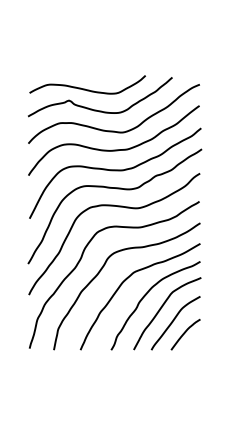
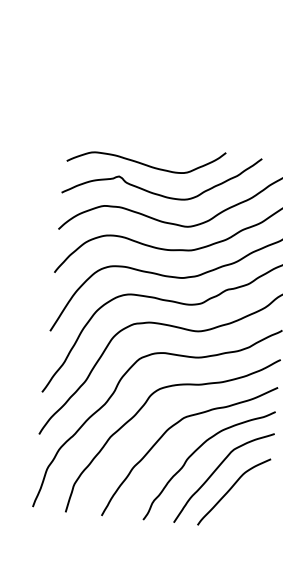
curve: (185, 333) -> (245, 507), removed

